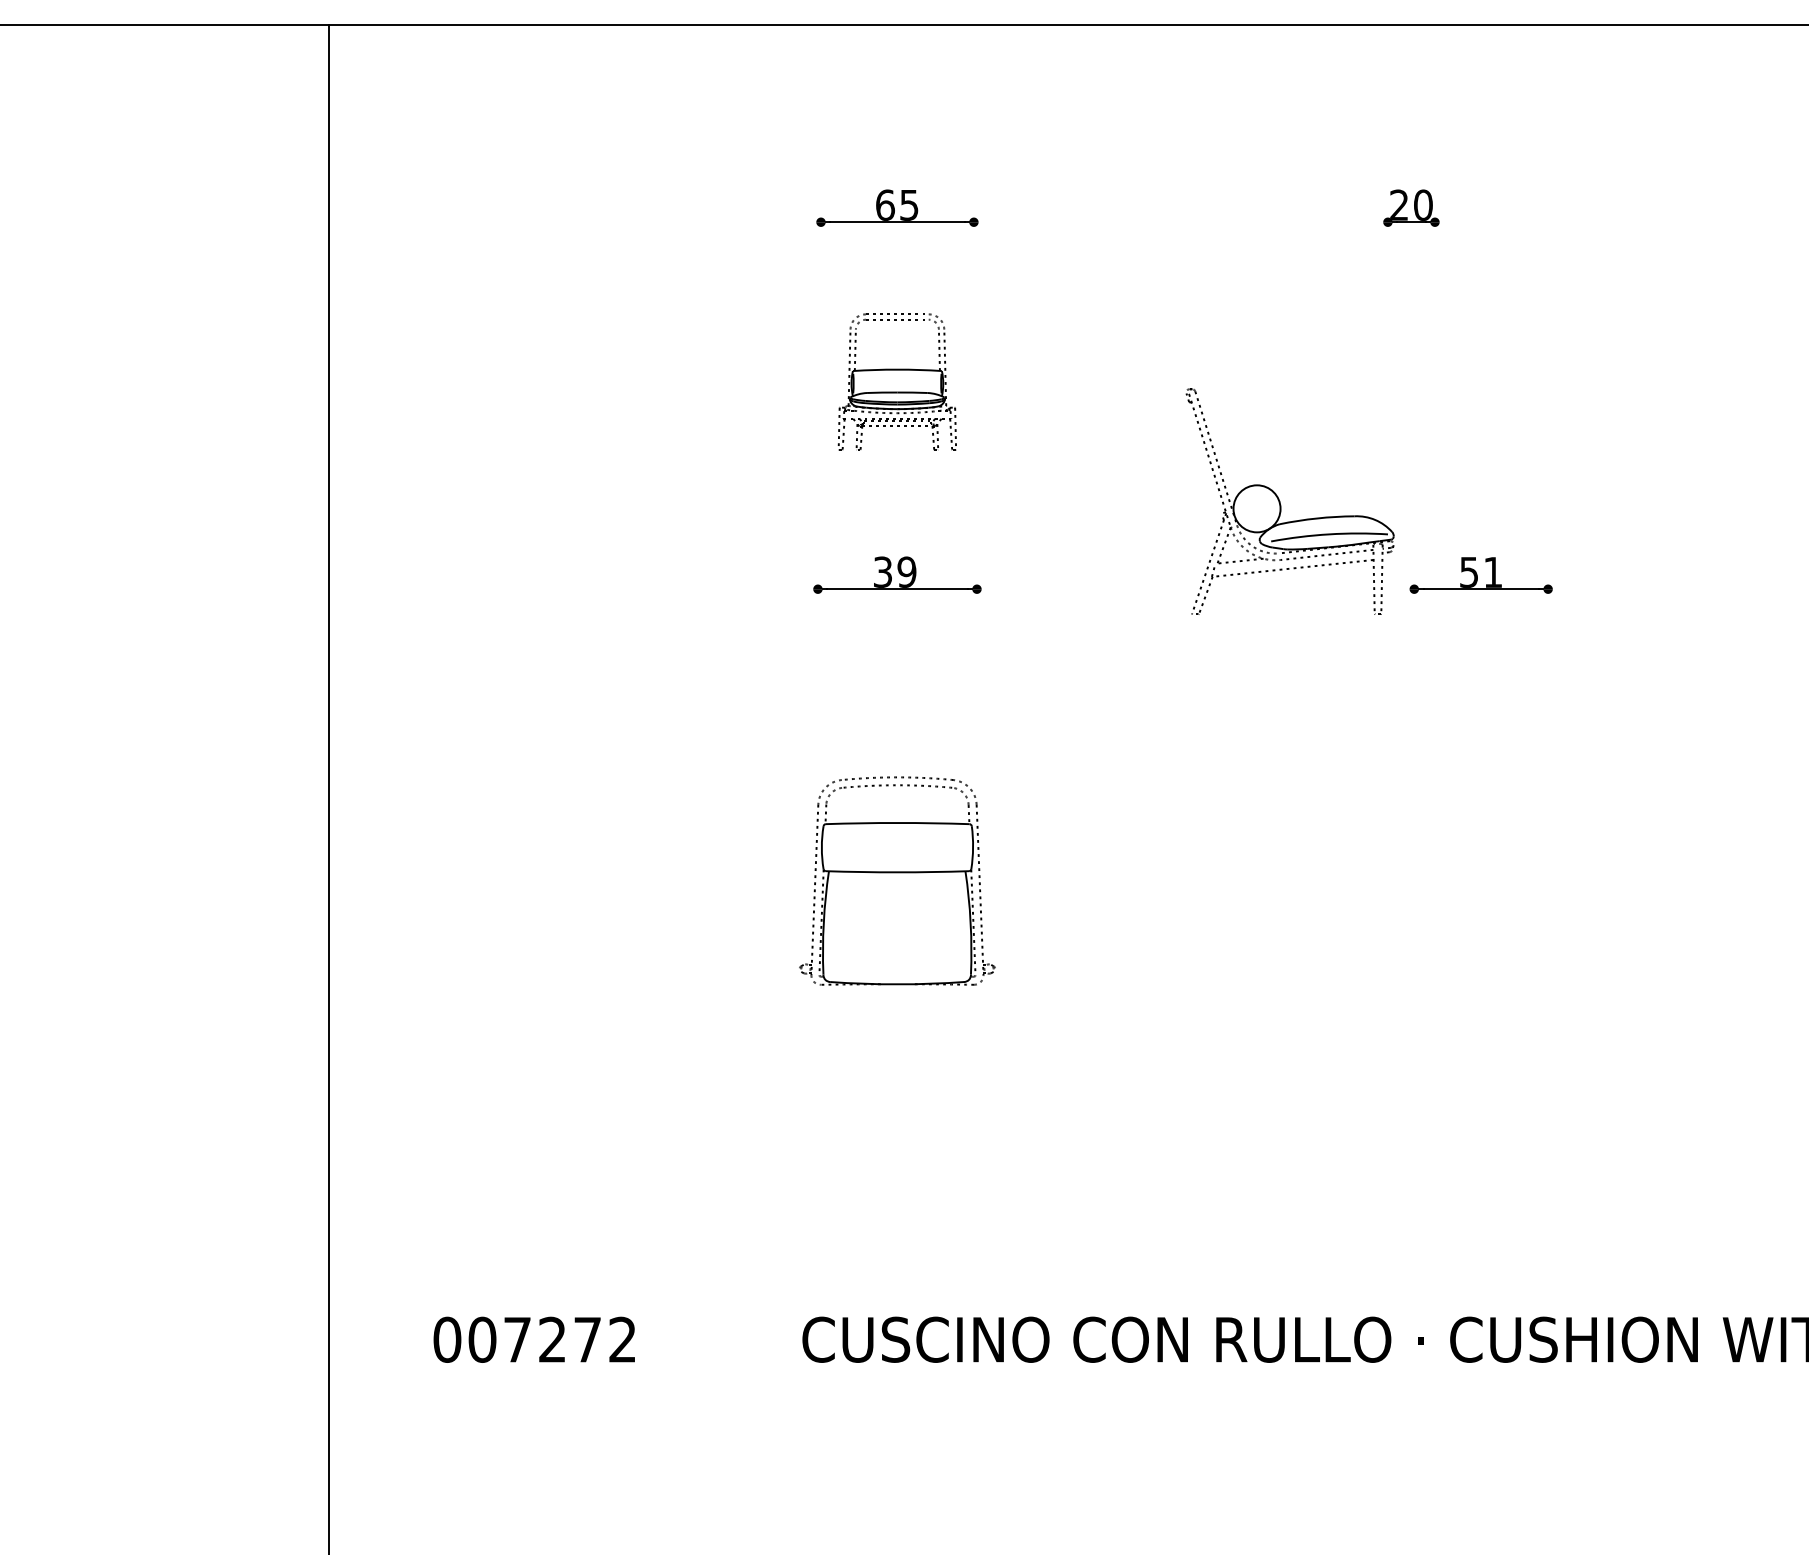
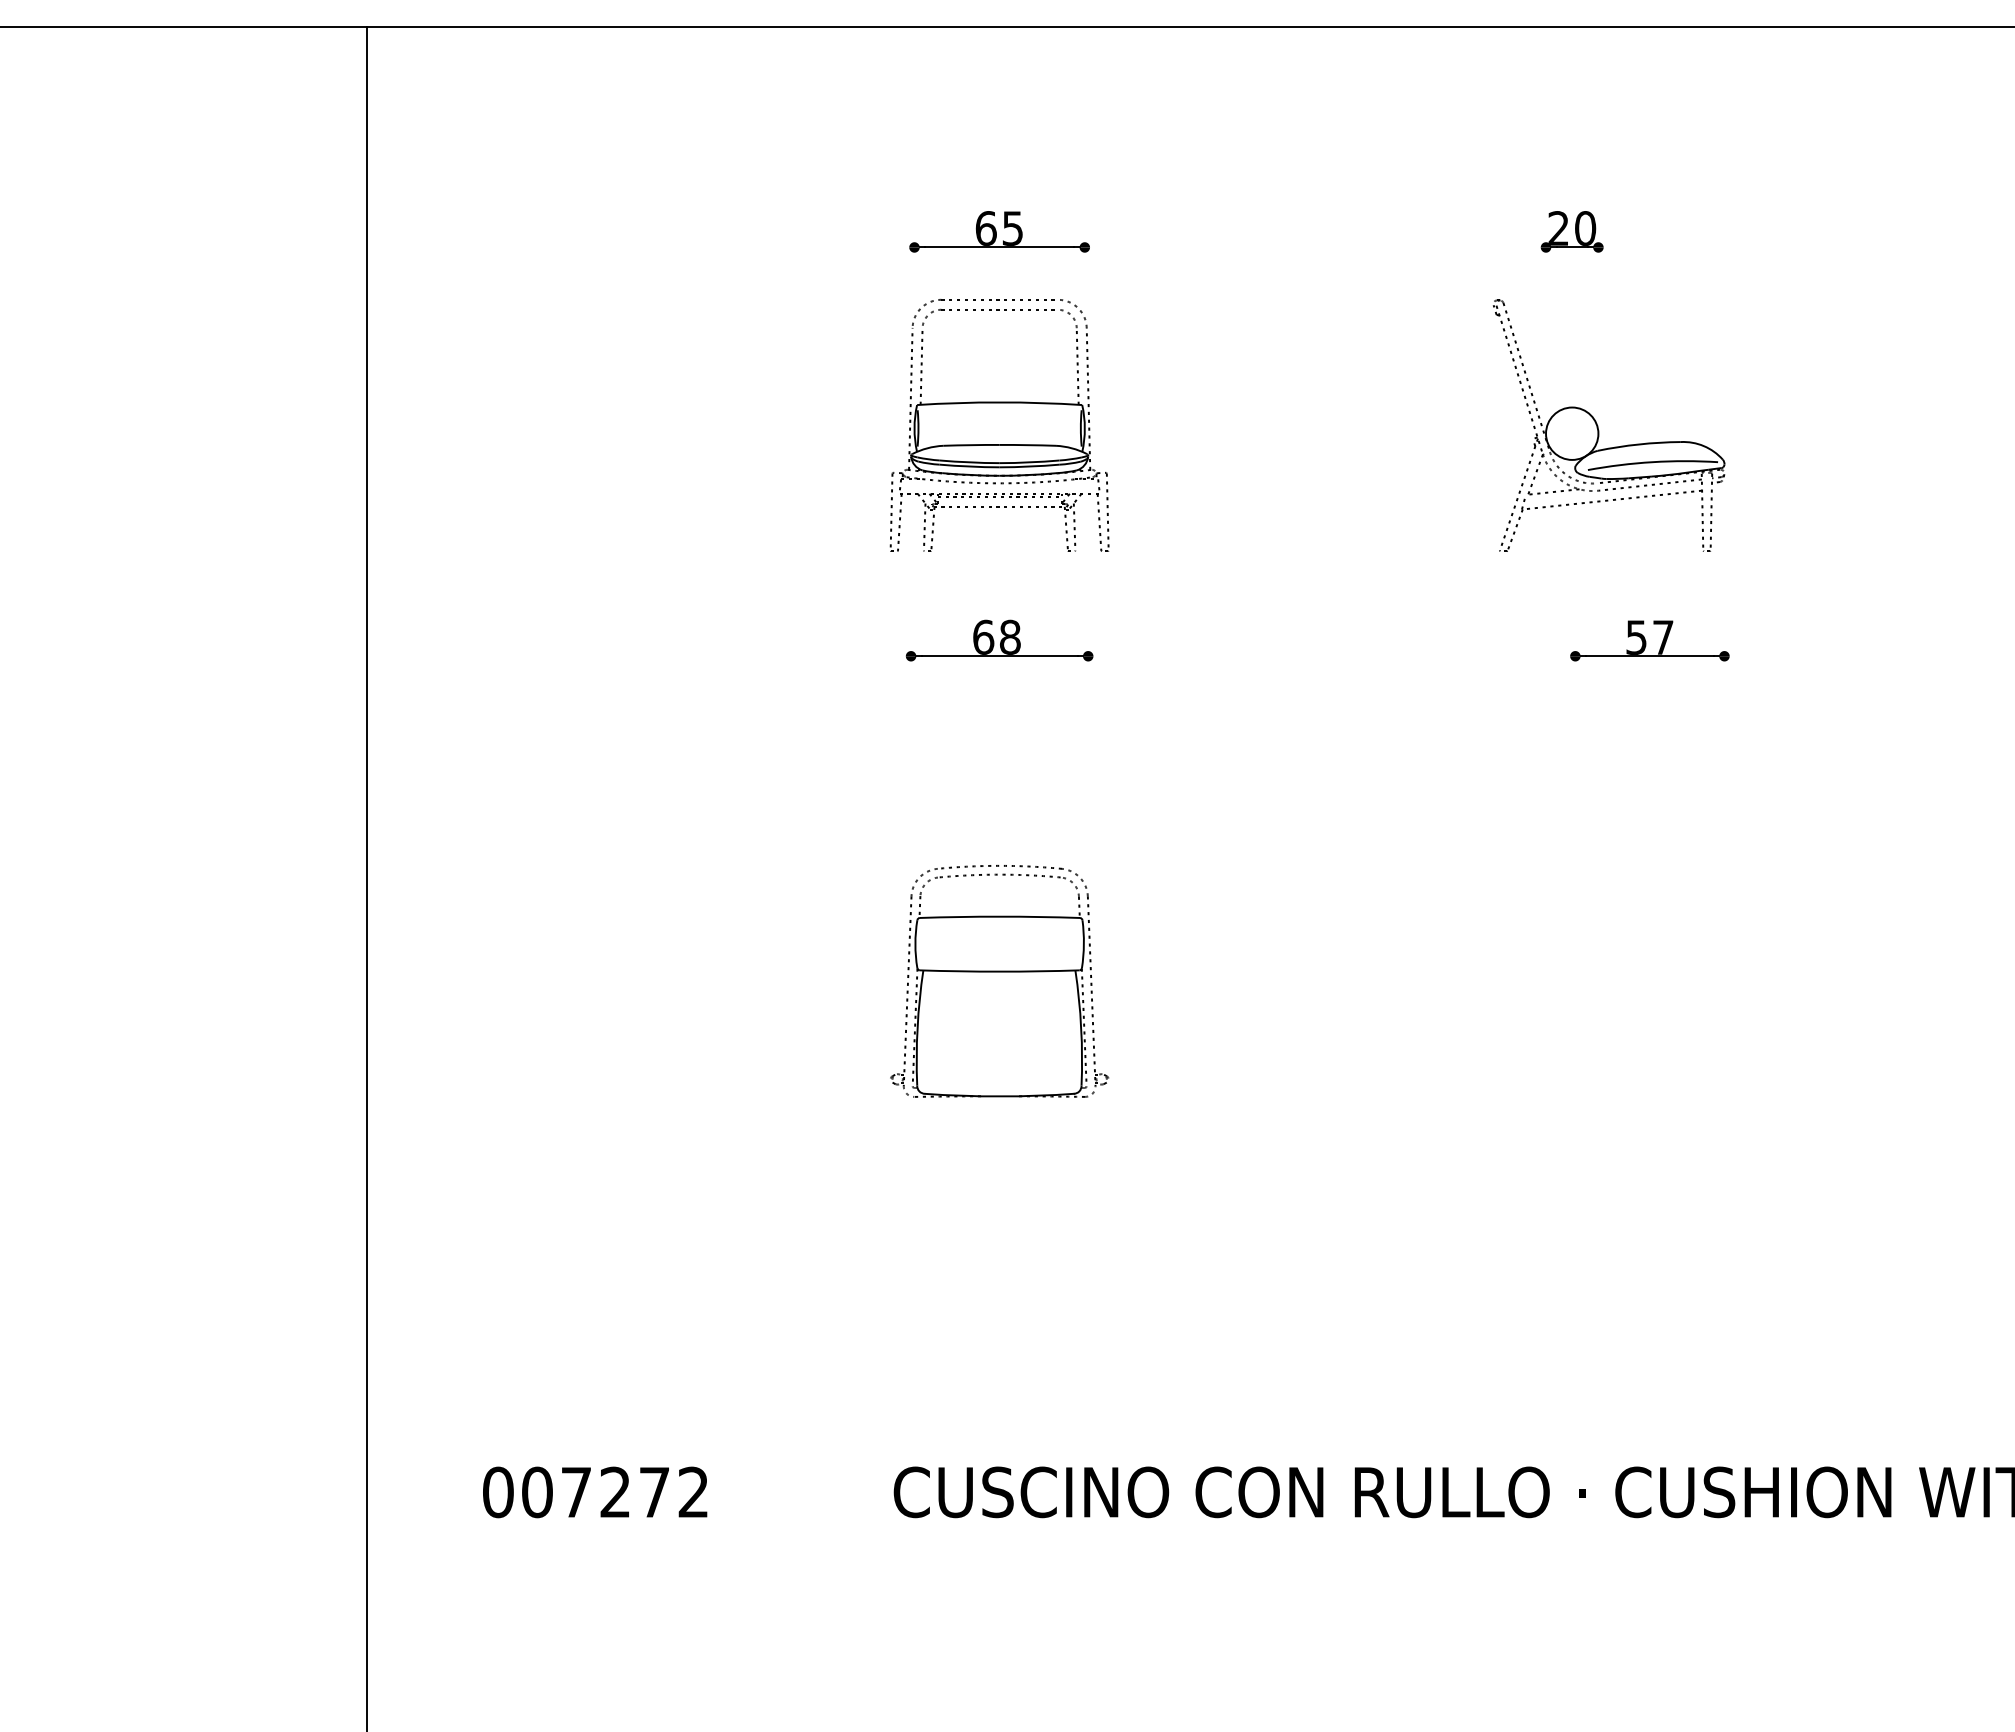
part: (897, 382) -> (999, 425), size x1.67
part: (1280, 501) -> (1598, 425), moved
text: (894, 571) -> (996, 636), 39 -> 68
text: (1493, 572) -> (1663, 637), 51 -> 57

